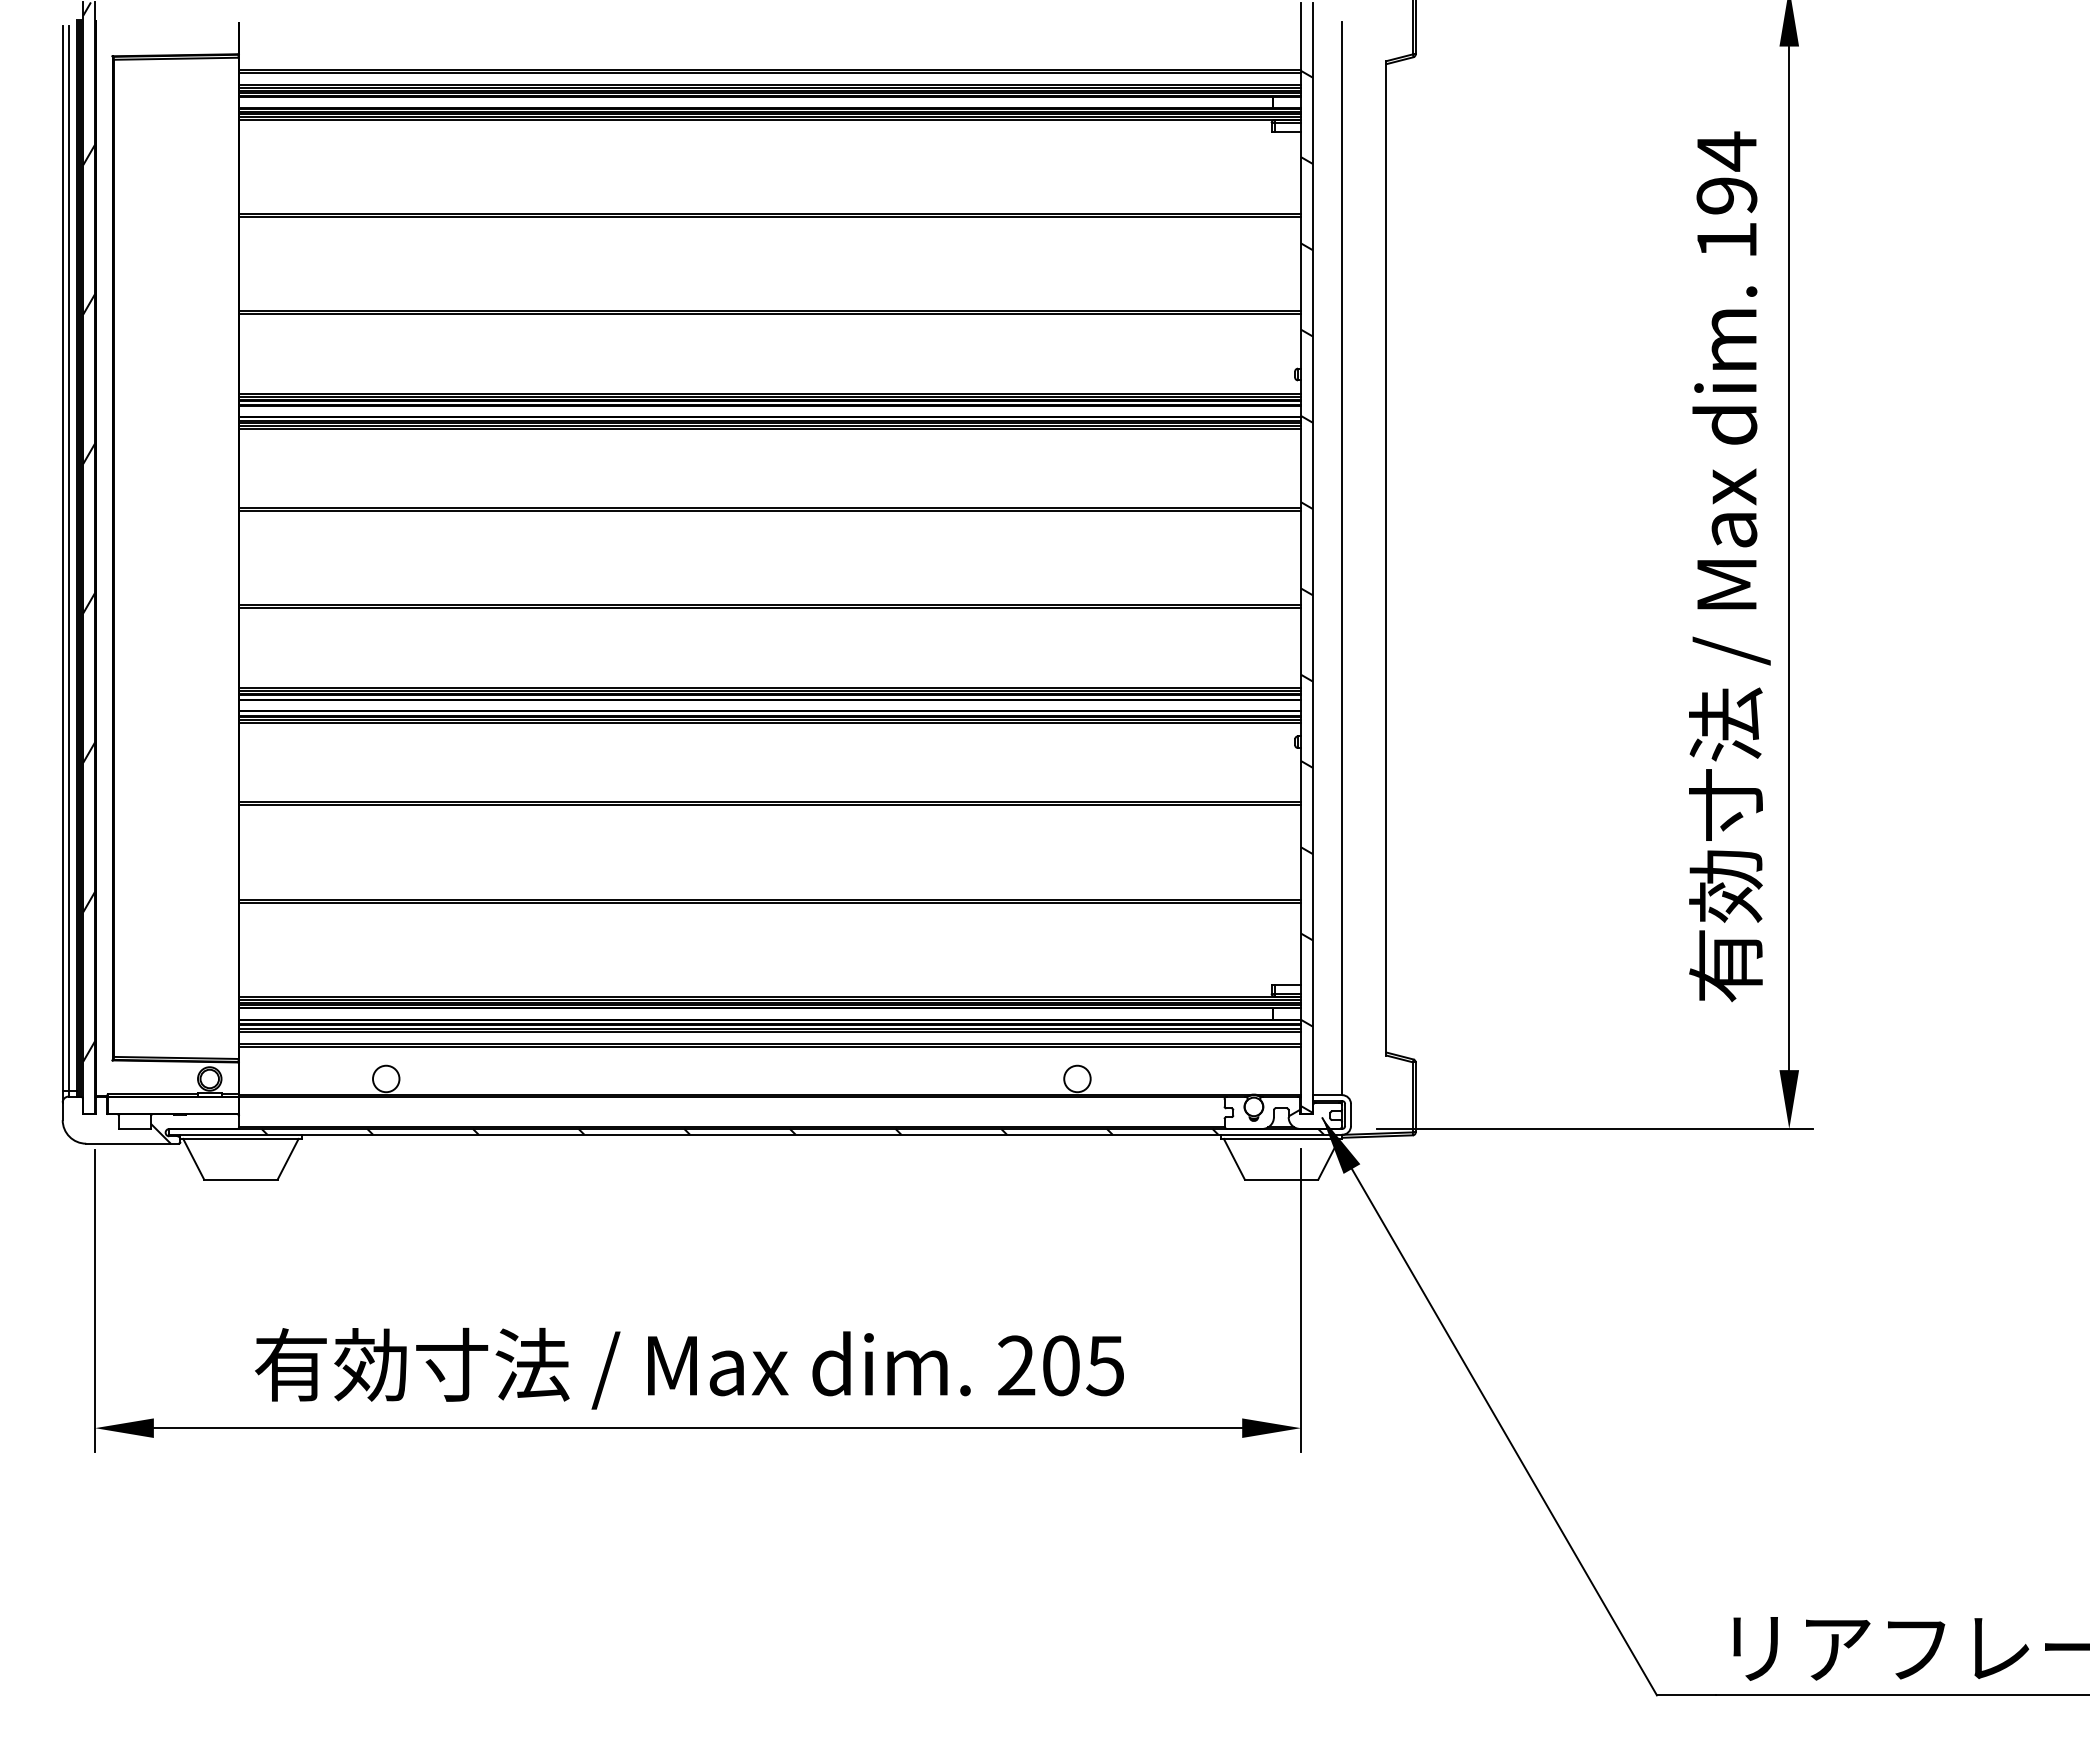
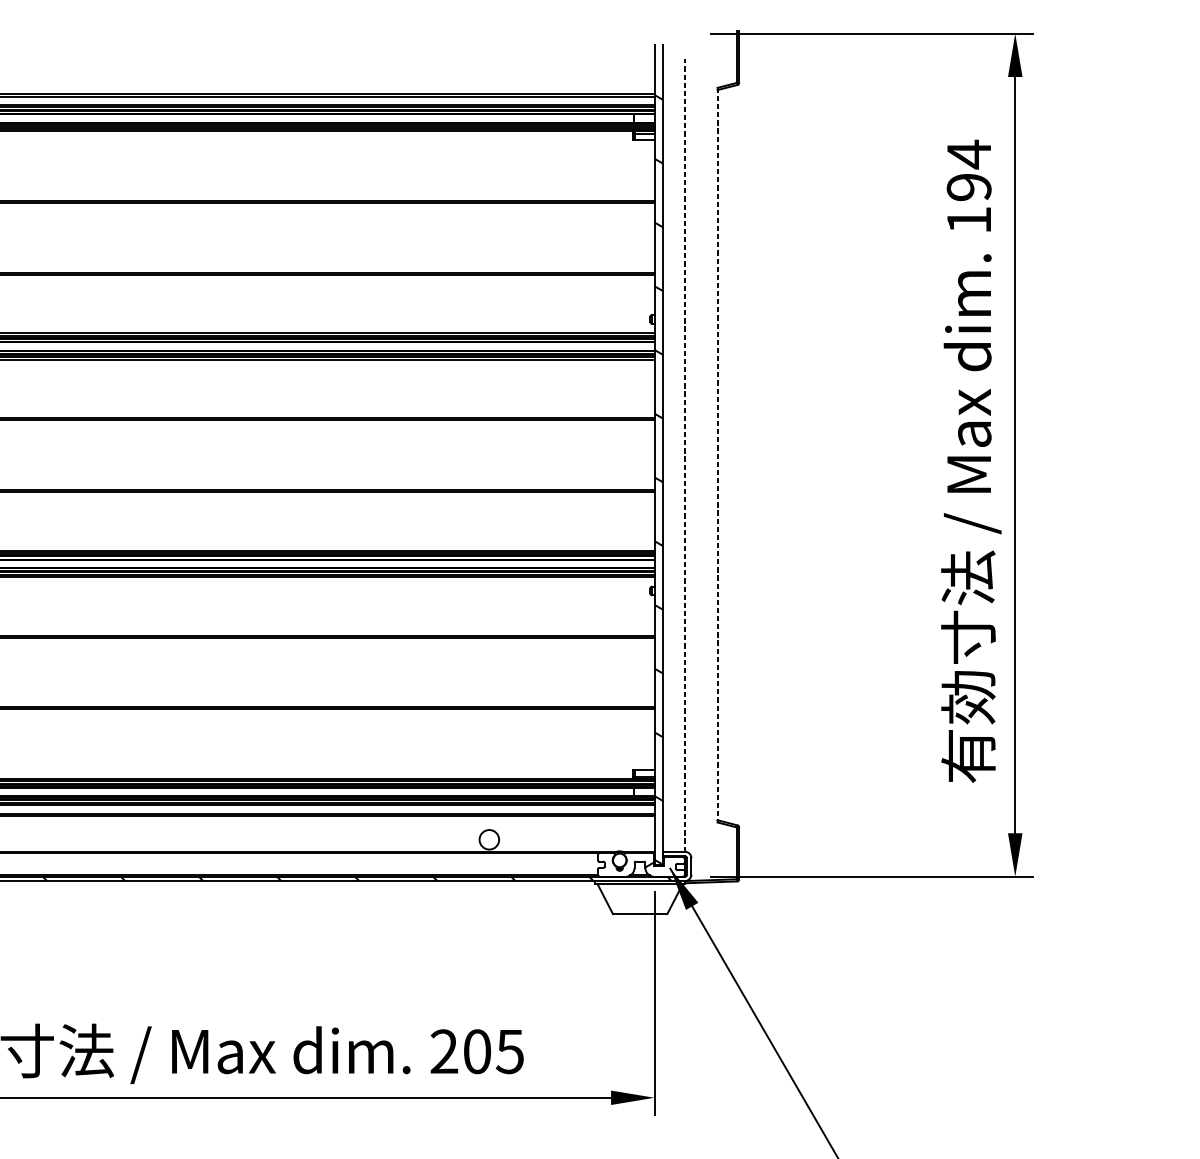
line: (1342, 558) -> (685, 455), solid -> dashed
line: (1386, 558) -> (717, 455), solid -> dashed

